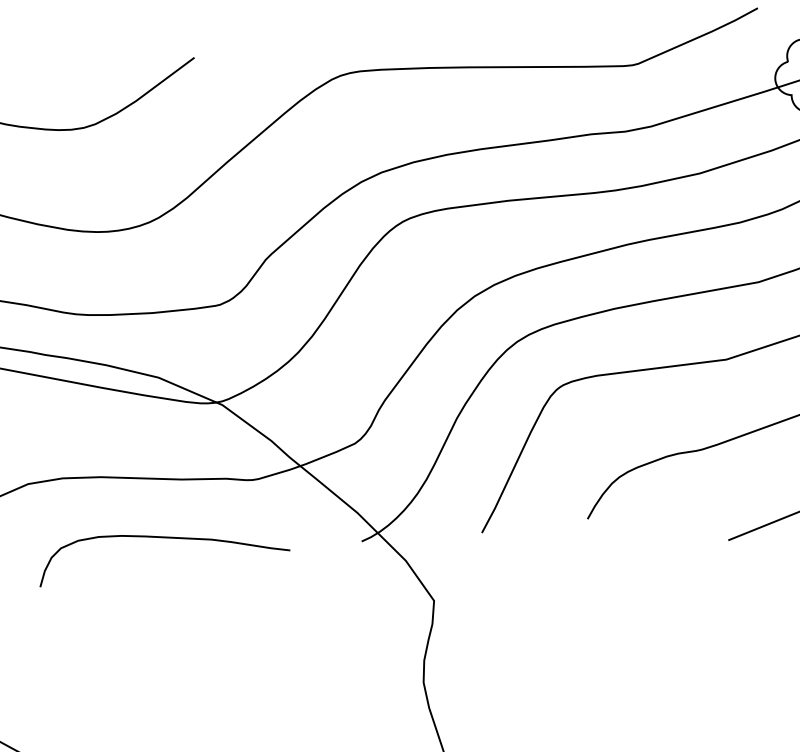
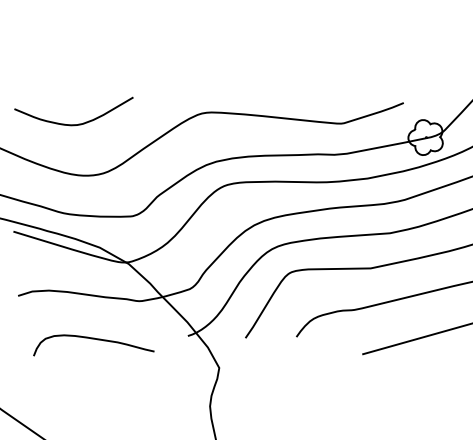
curve: (160, 539) -> (93, 339), moved

